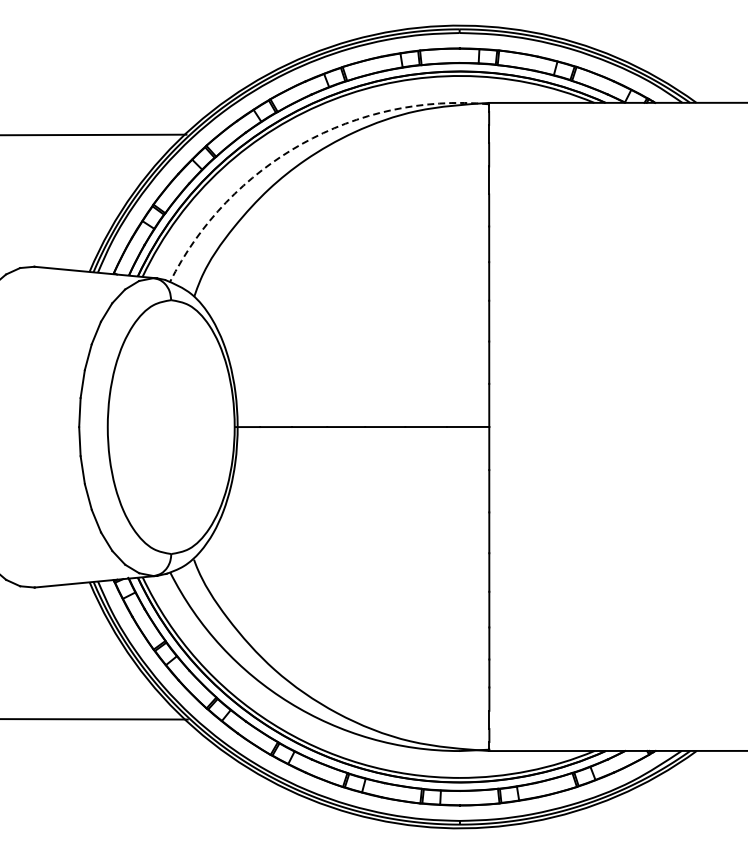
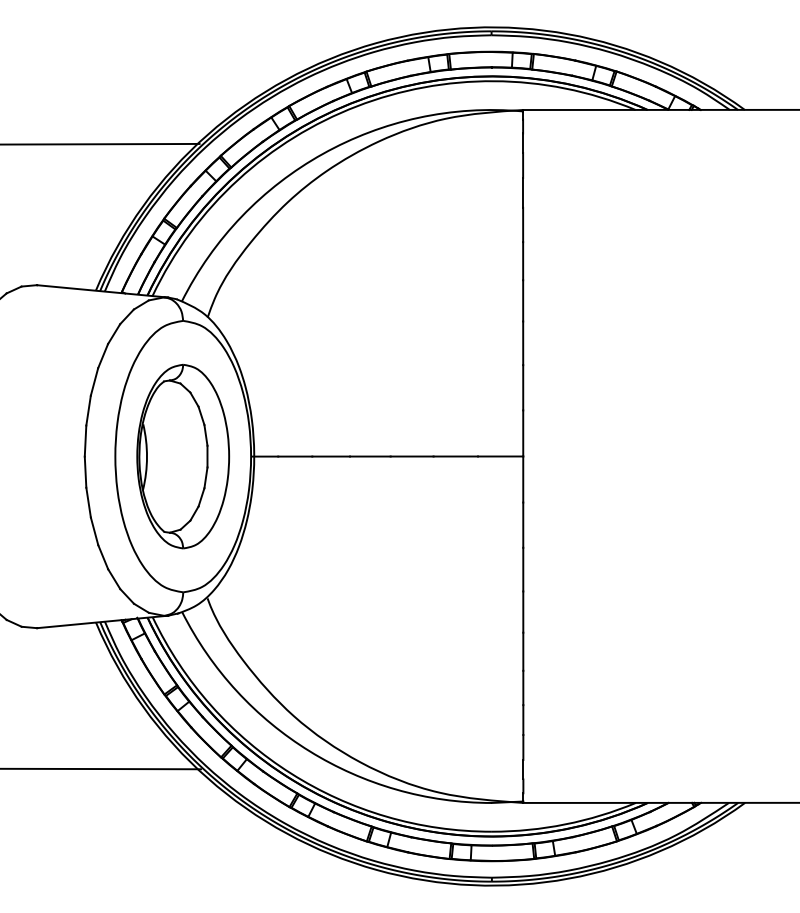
arc: (301, 144) -> (322, 154), dashed -> solid
part: (171, 426) -> (183, 455), added

